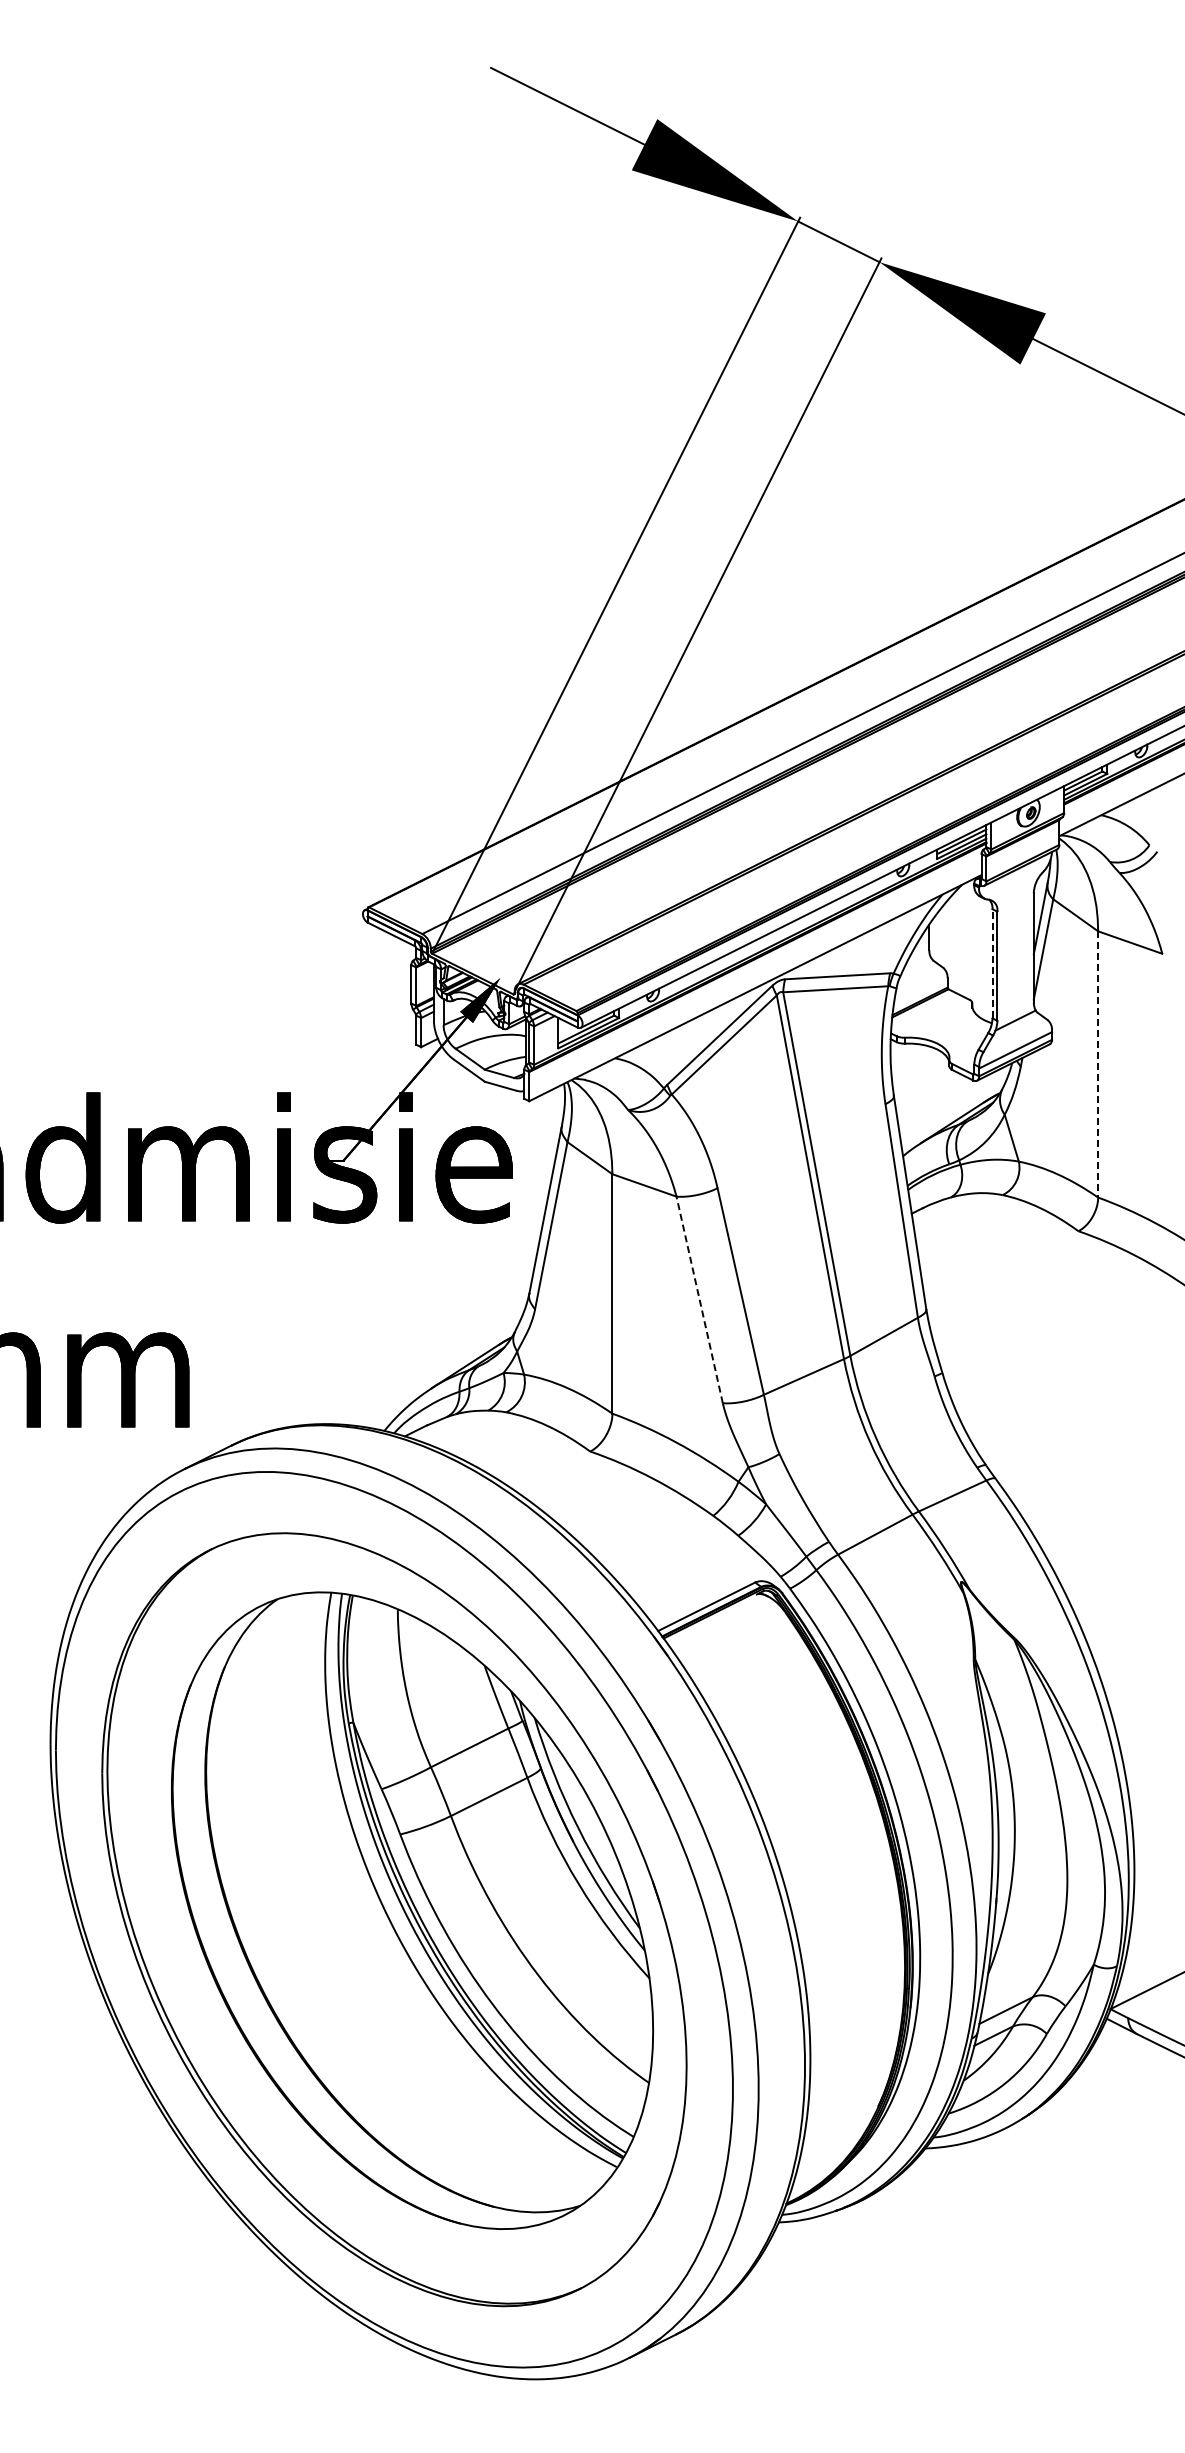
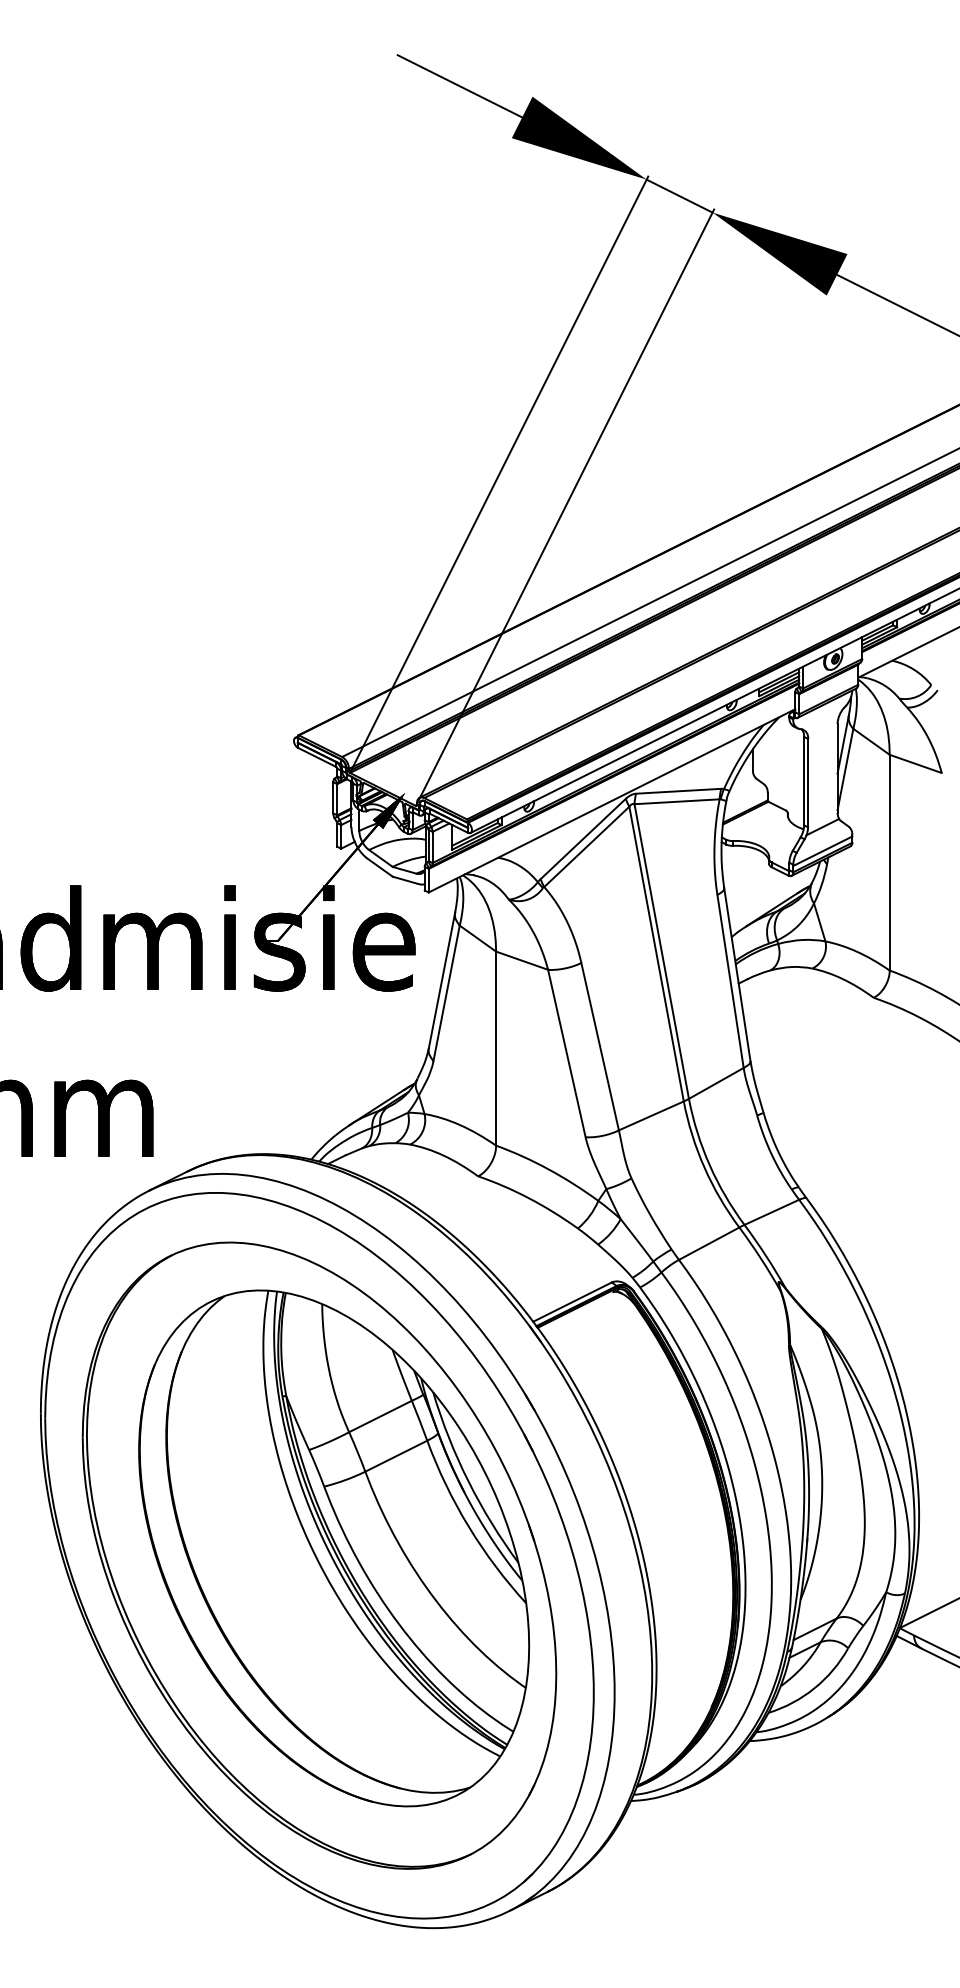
line: (992, 963) -> (804, 780), dashed -> solid
line: (1098, 1064) -> (890, 862), dashed -> solid
line: (699, 1299) -> (566, 1053), dashed -> solid

